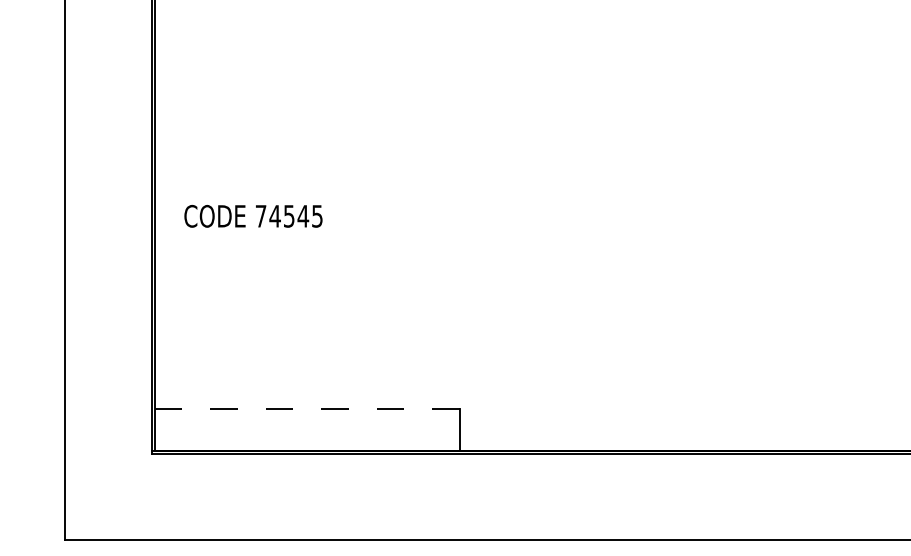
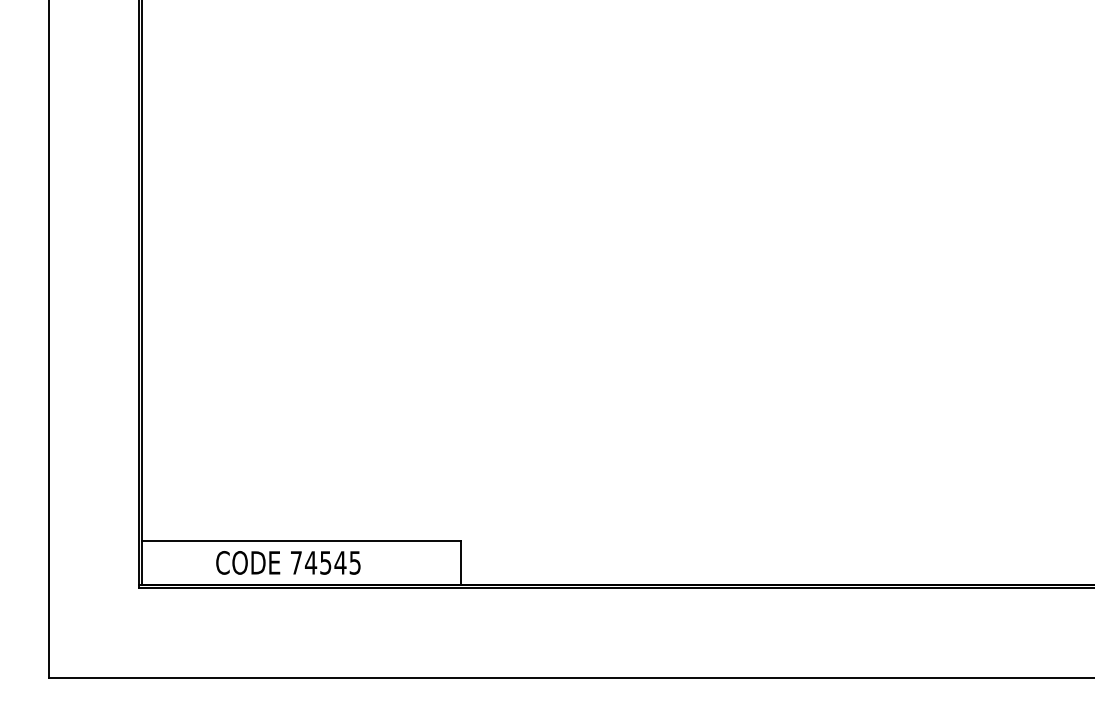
text: (253, 215) -> (288, 562), moved
line: (308, 409) -> (302, 541), dashed -> solid

